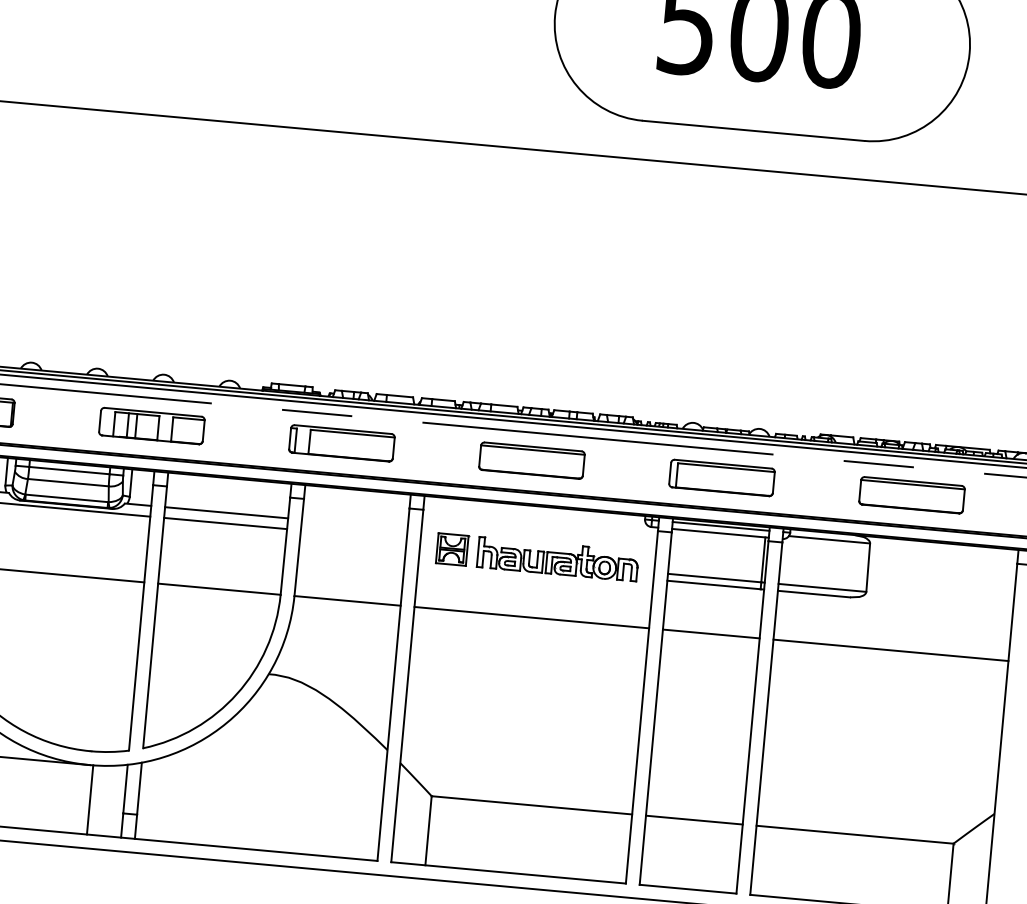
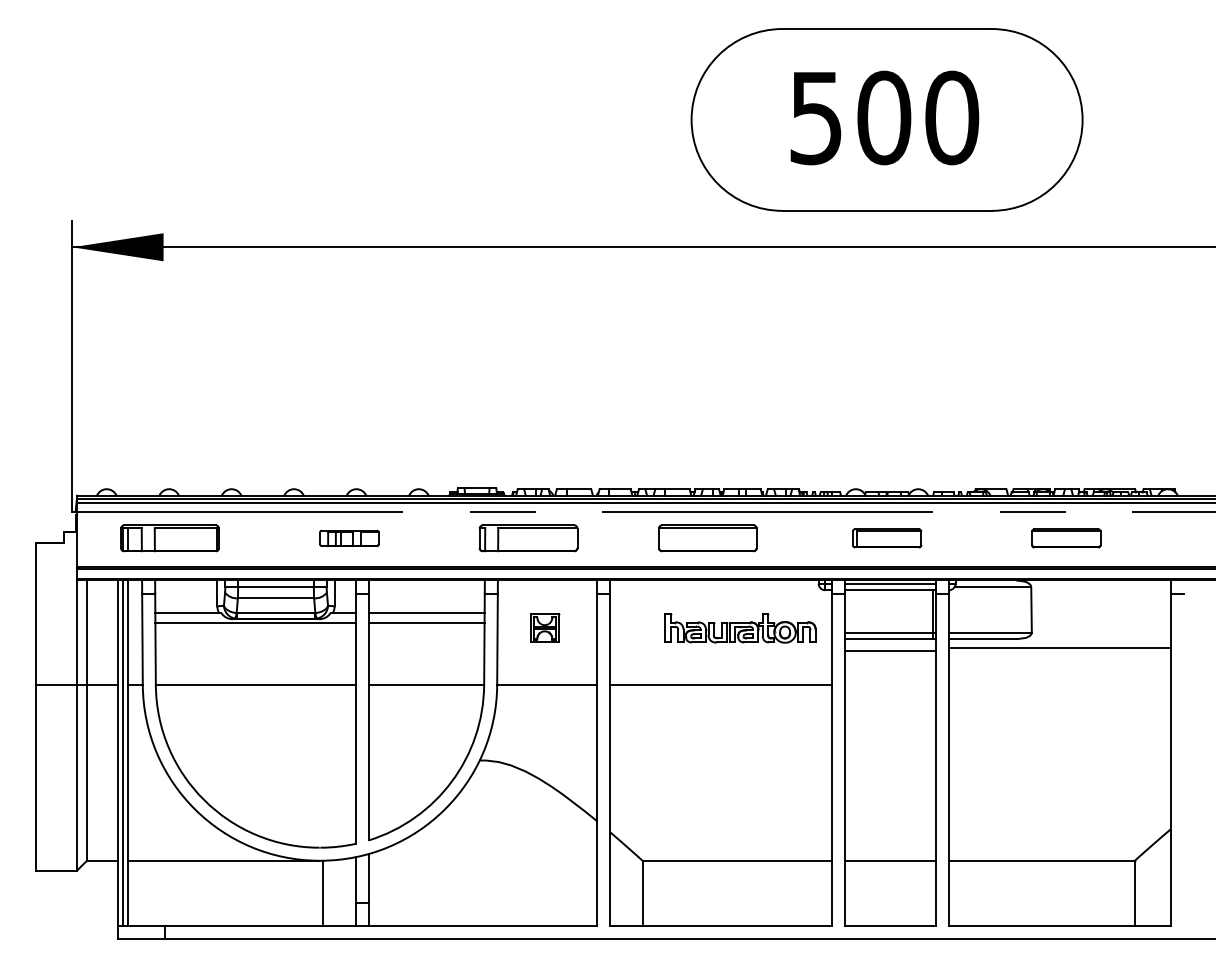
part: (152, 426) -> (349, 538), size x0.6
part: (721, 478) -> (886, 538), size x0.7
part: (912, 495) -> (1066, 538), size x0.7
part: (453, 548) -> (545, 627), moved
line: (711, 634) -> (890, 651), moved
line: (890, 650) -> (1059, 648), moved

